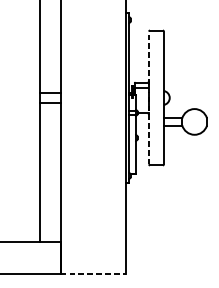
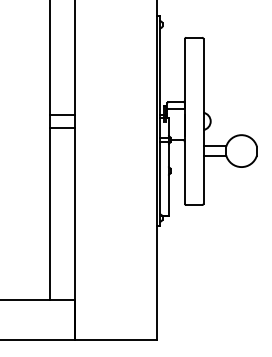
line: (149, 97) -> (185, 120), dashed -> solid
line: (93, 273) -> (116, 339), dashed -> solid

